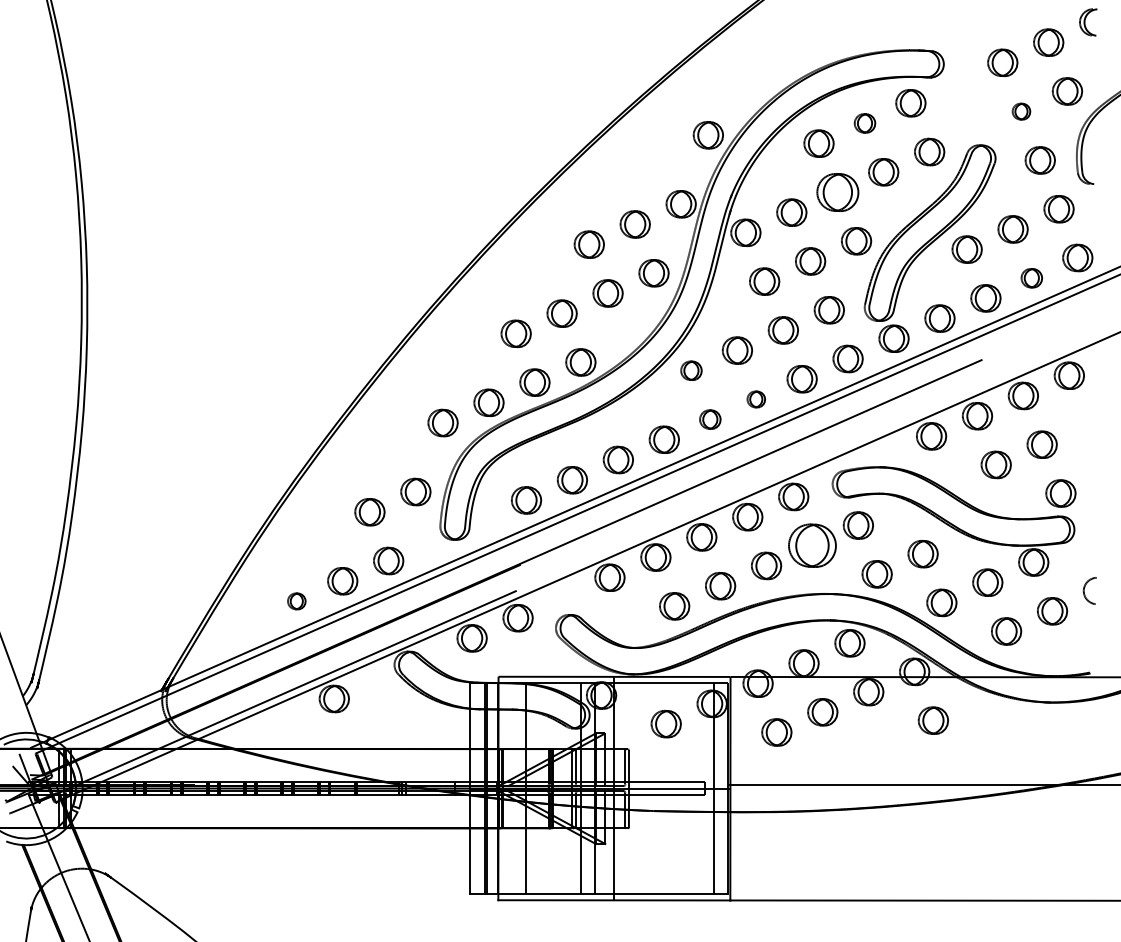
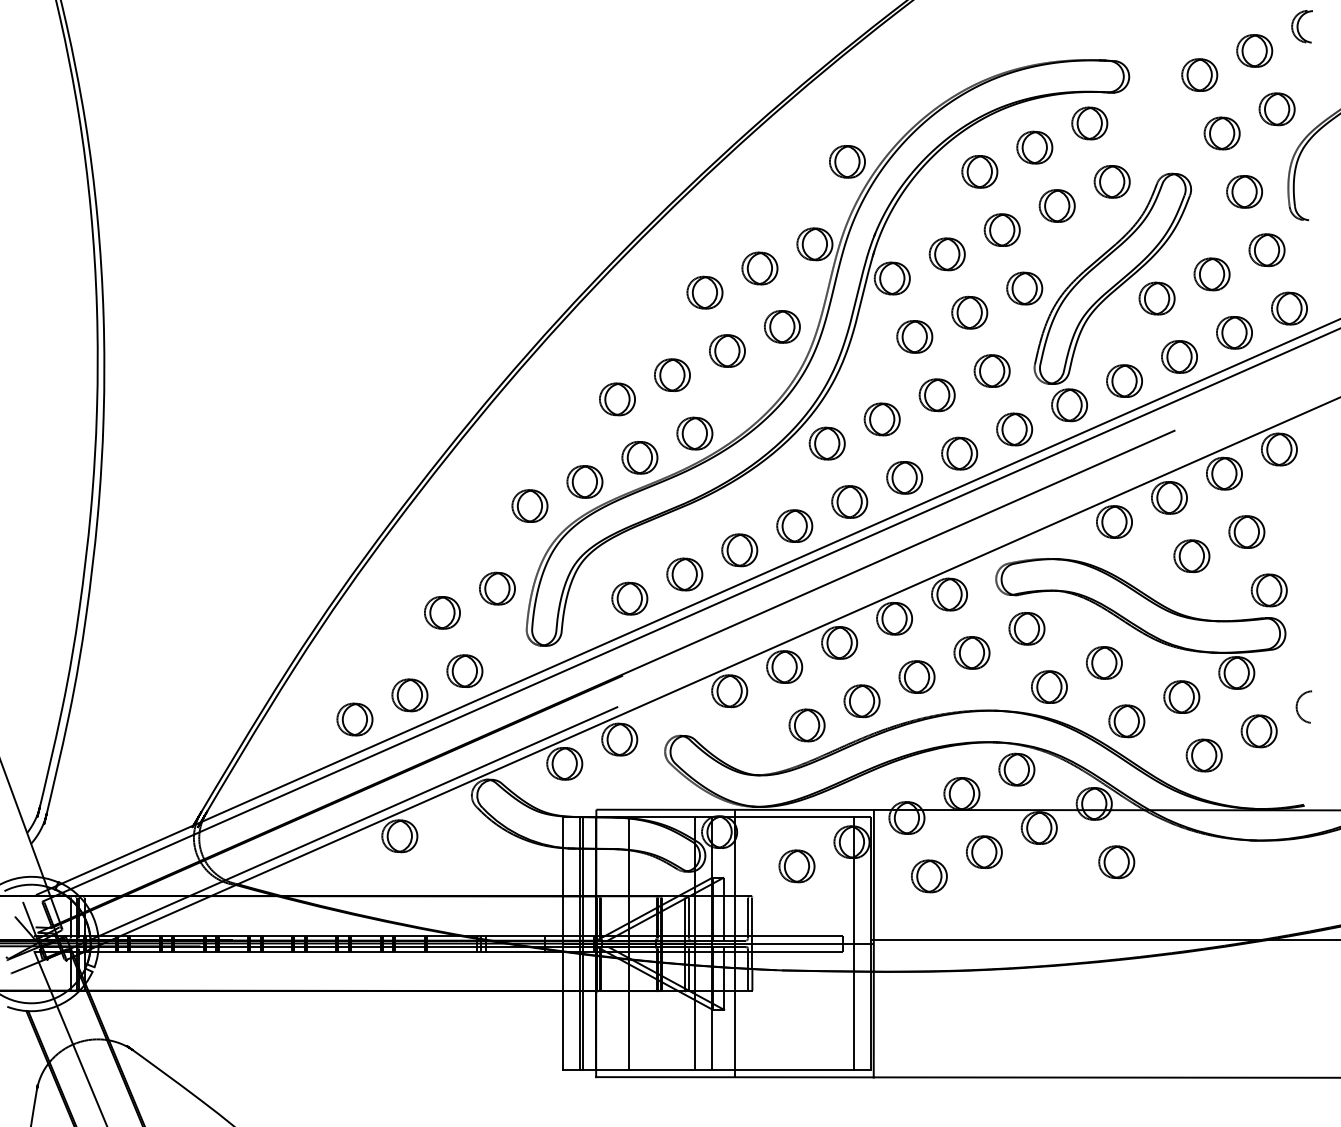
part: (1020, 111) -> (1221, 133), size x1.67
part: (864, 123) -> (1034, 147), size x1.43
part: (837, 191) -> (1001, 229), size x0.71
part: (1031, 277) -> (1234, 332), size x1.43
part: (690, 370) -> (826, 443), size x1.43
part: (756, 399) -> (904, 477), size x1.67
part: (710, 419) -> (849, 501), size x1.43
part: (812, 545) -> (971, 652), size x0.62
part: (296, 601) -> (354, 719), size x1.67

